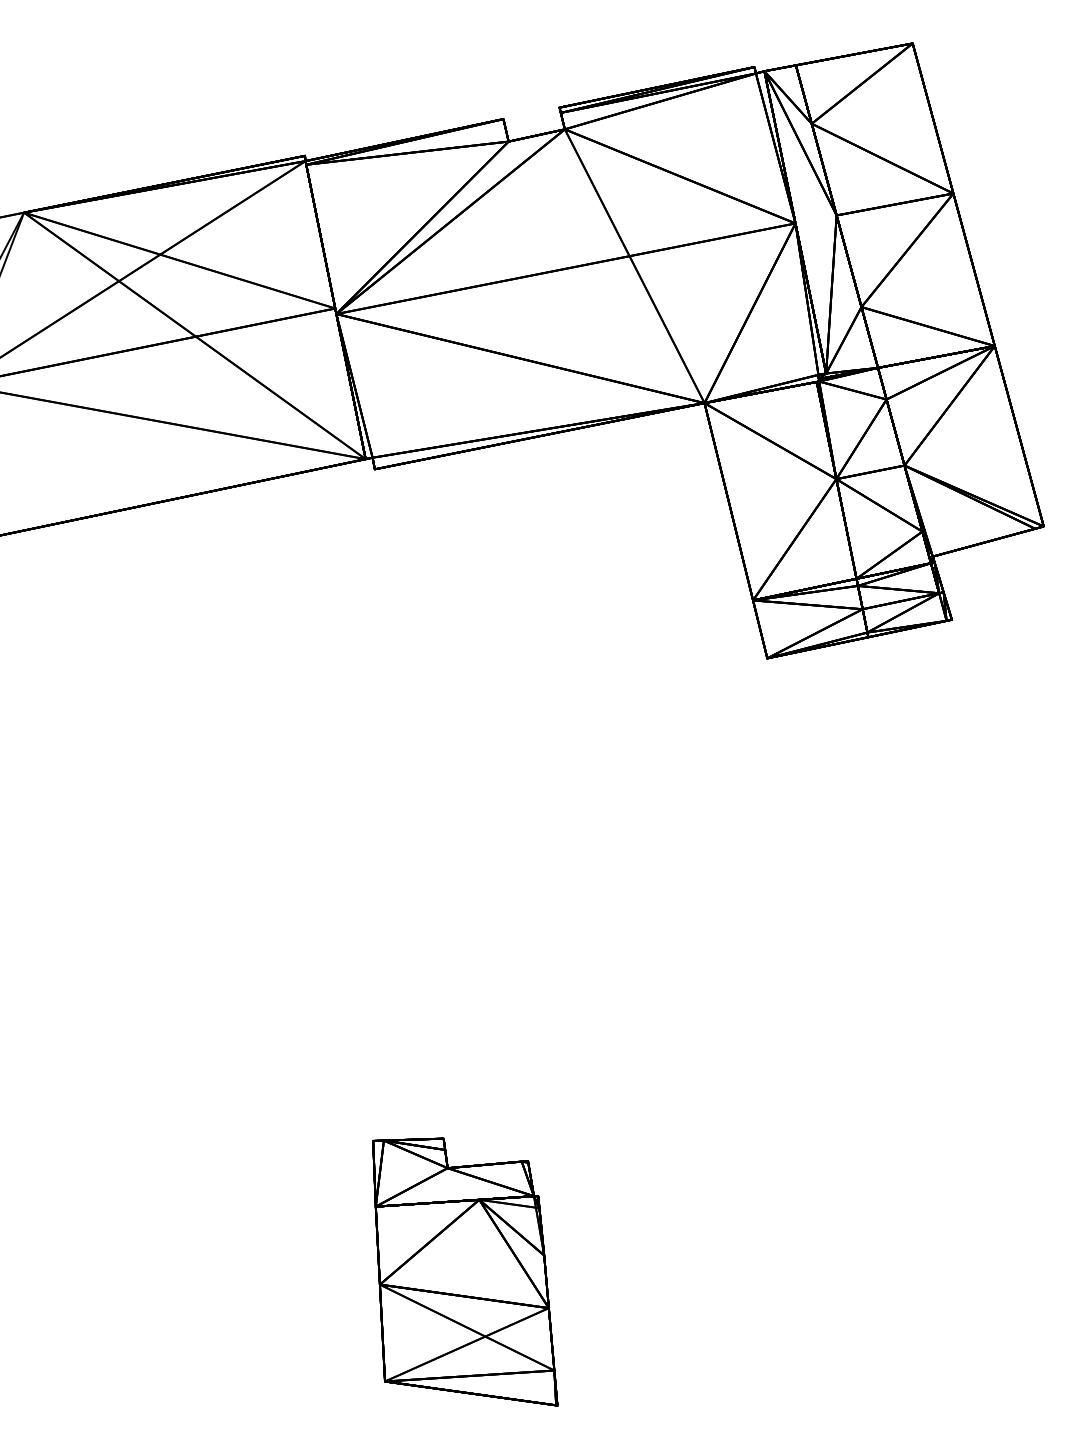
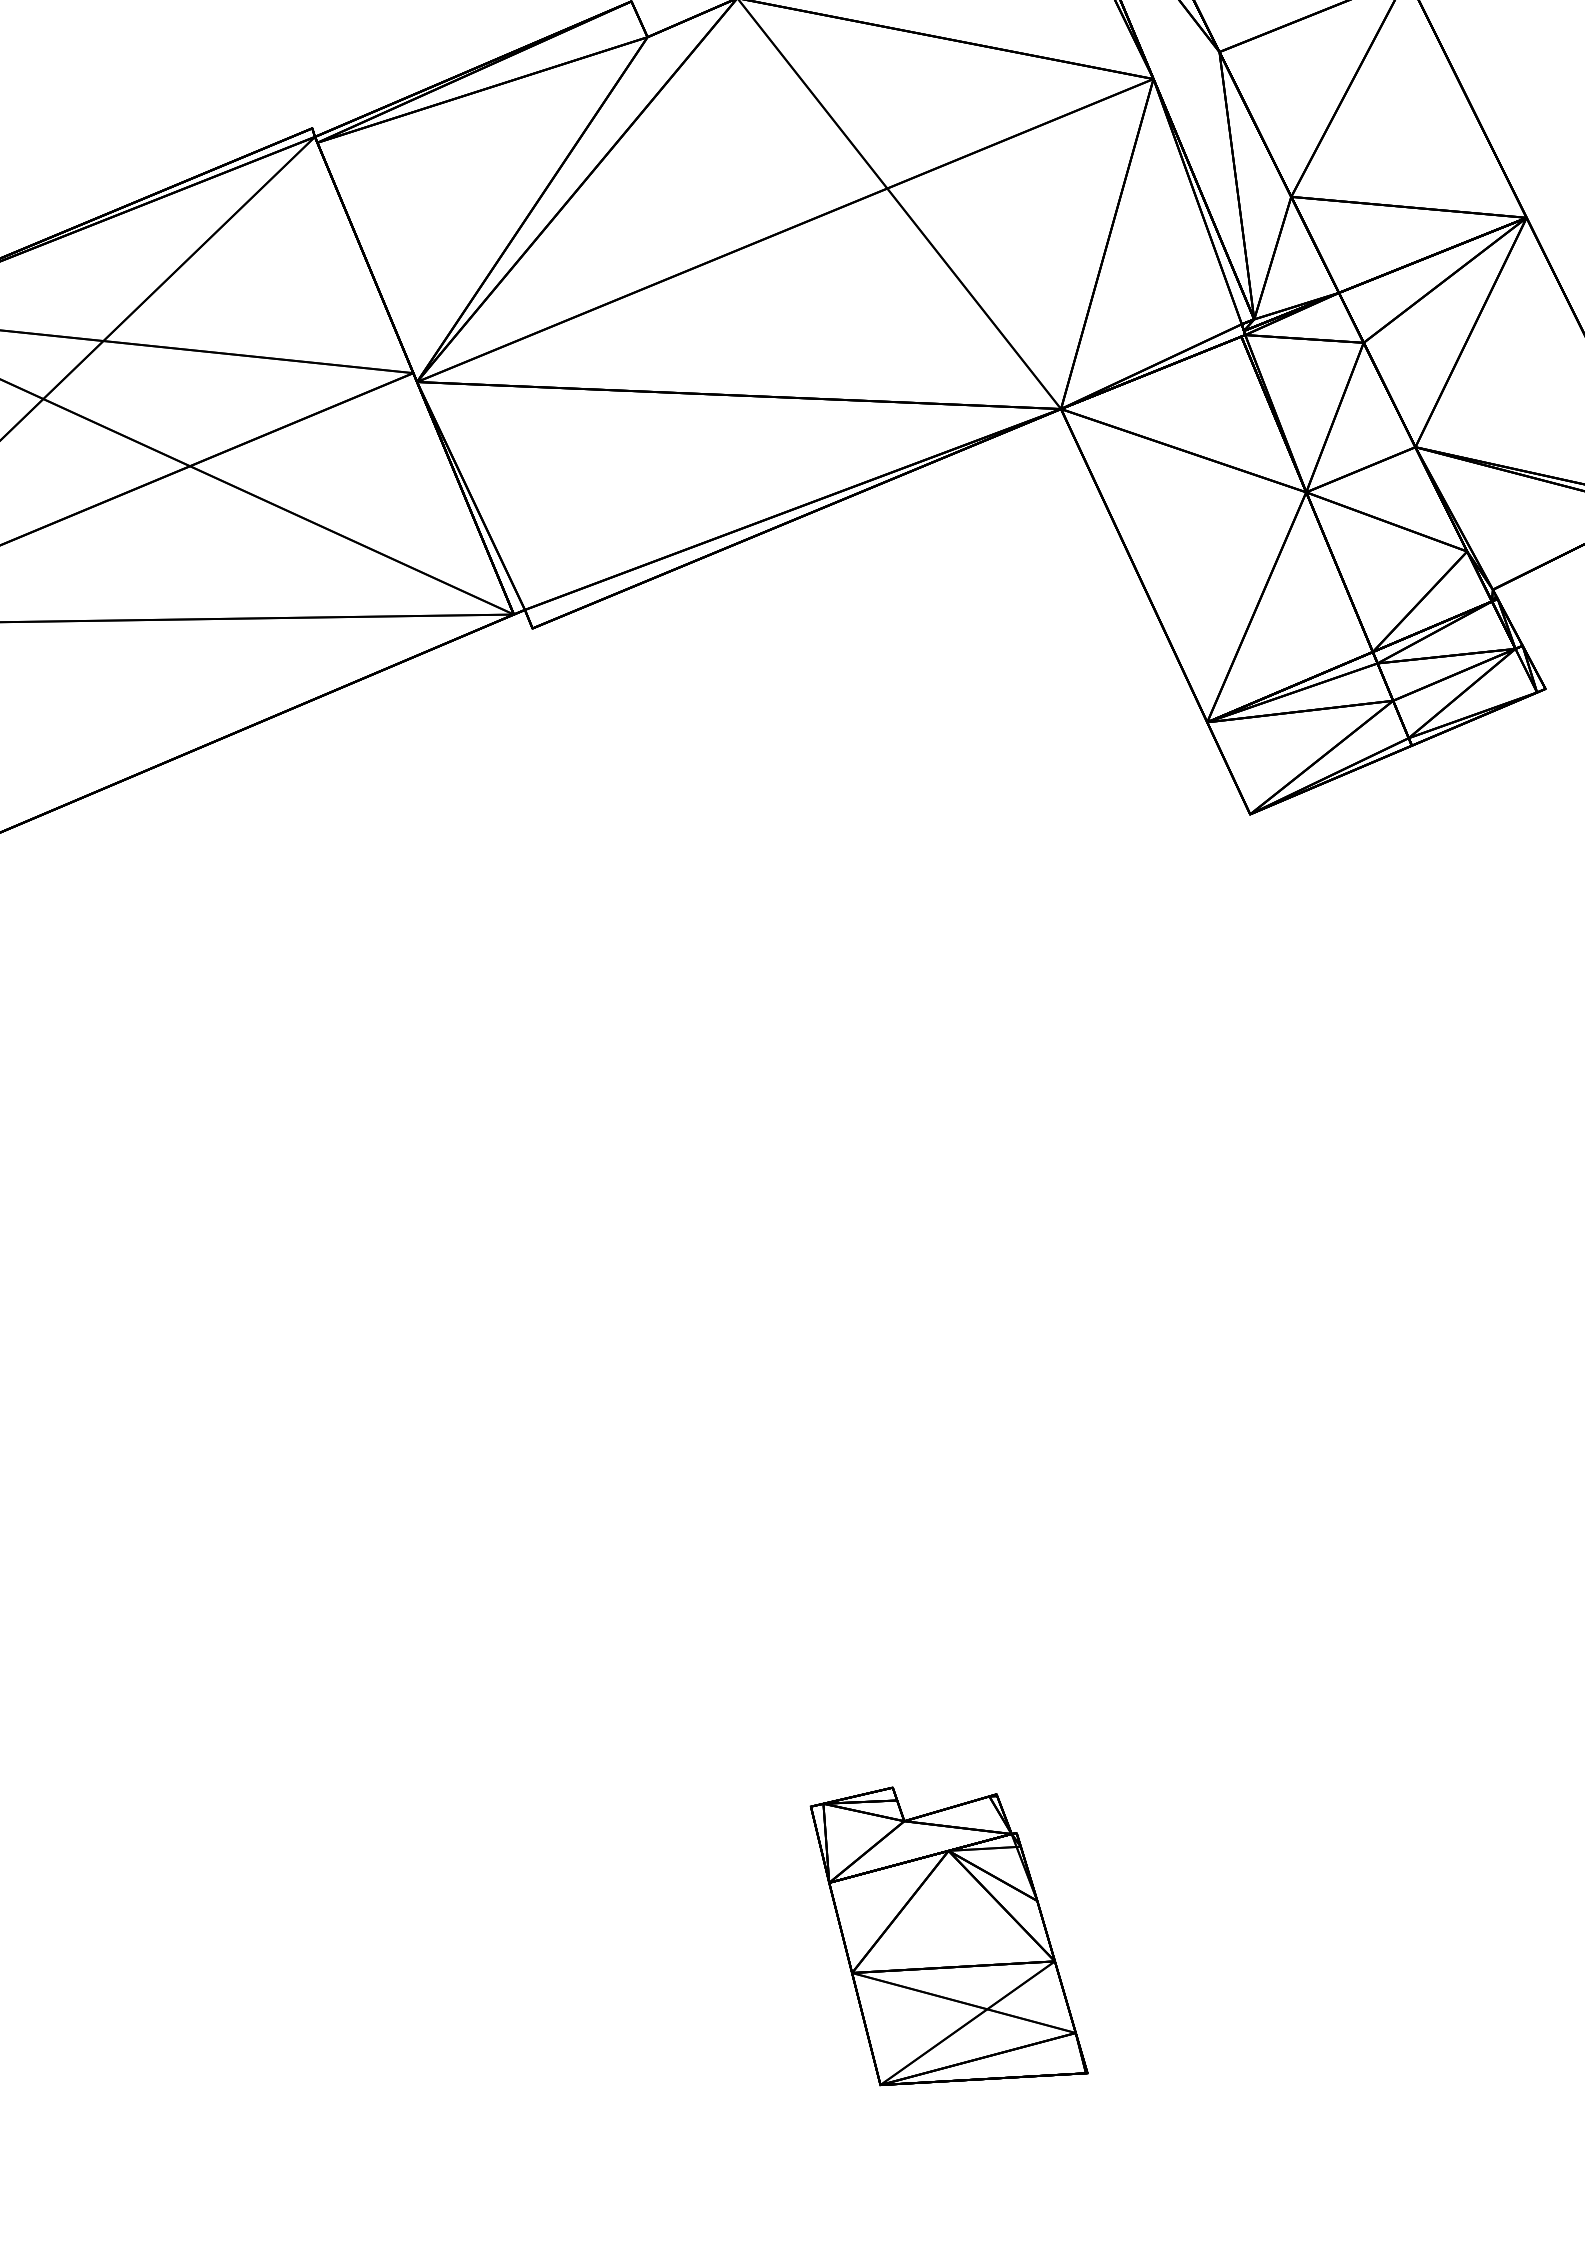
part: (465, 1271) -> (949, 1937), size x0.7

